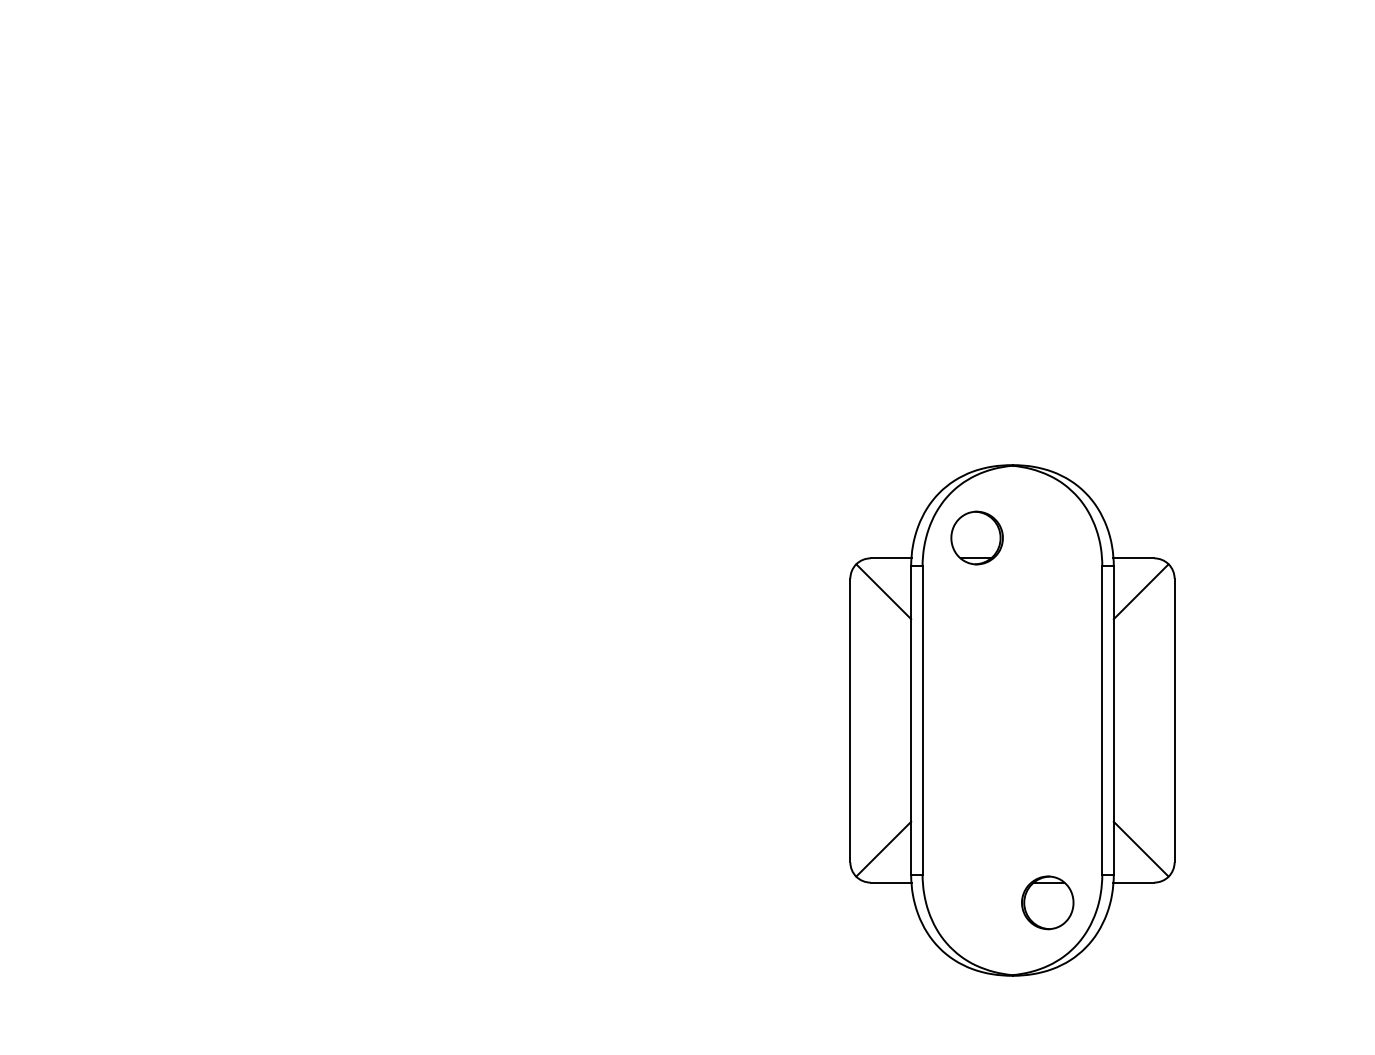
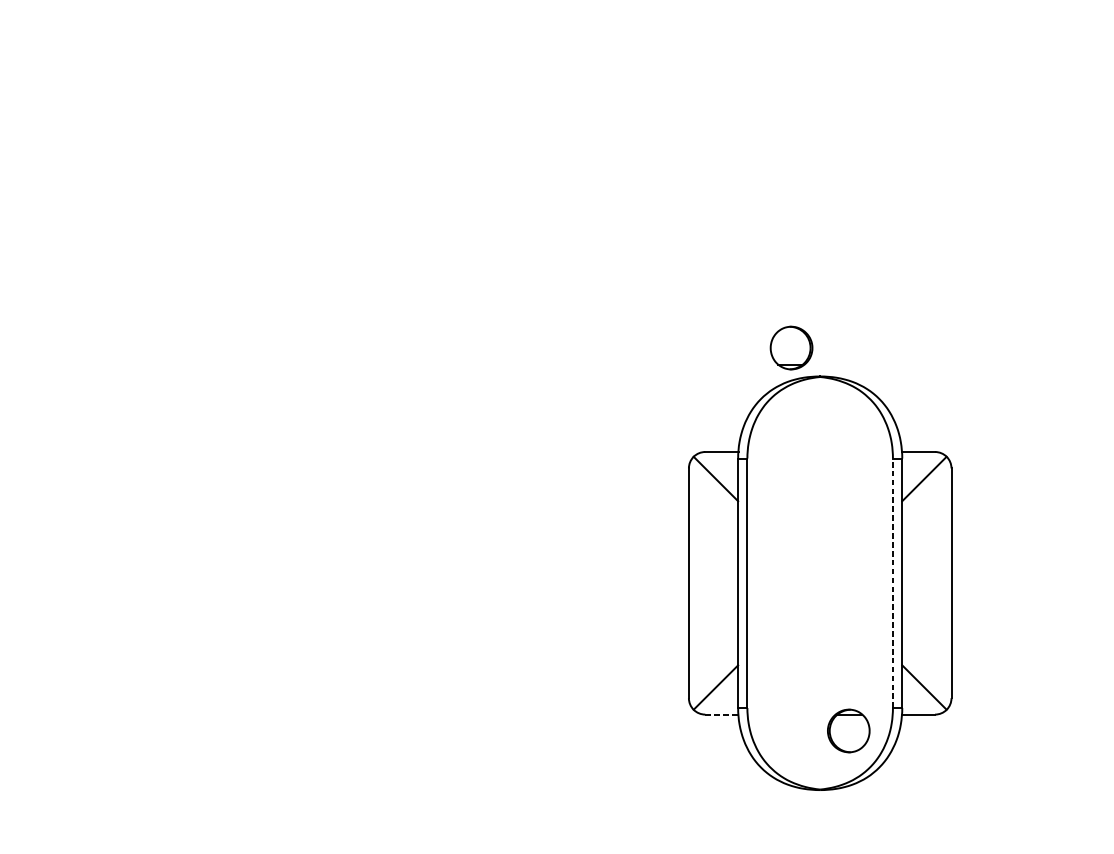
part: (976, 537) -> (791, 347), moved
line: (1102, 719) -> (893, 582), solid -> dashed
line: (891, 882) -> (722, 714), solid -> dashed

